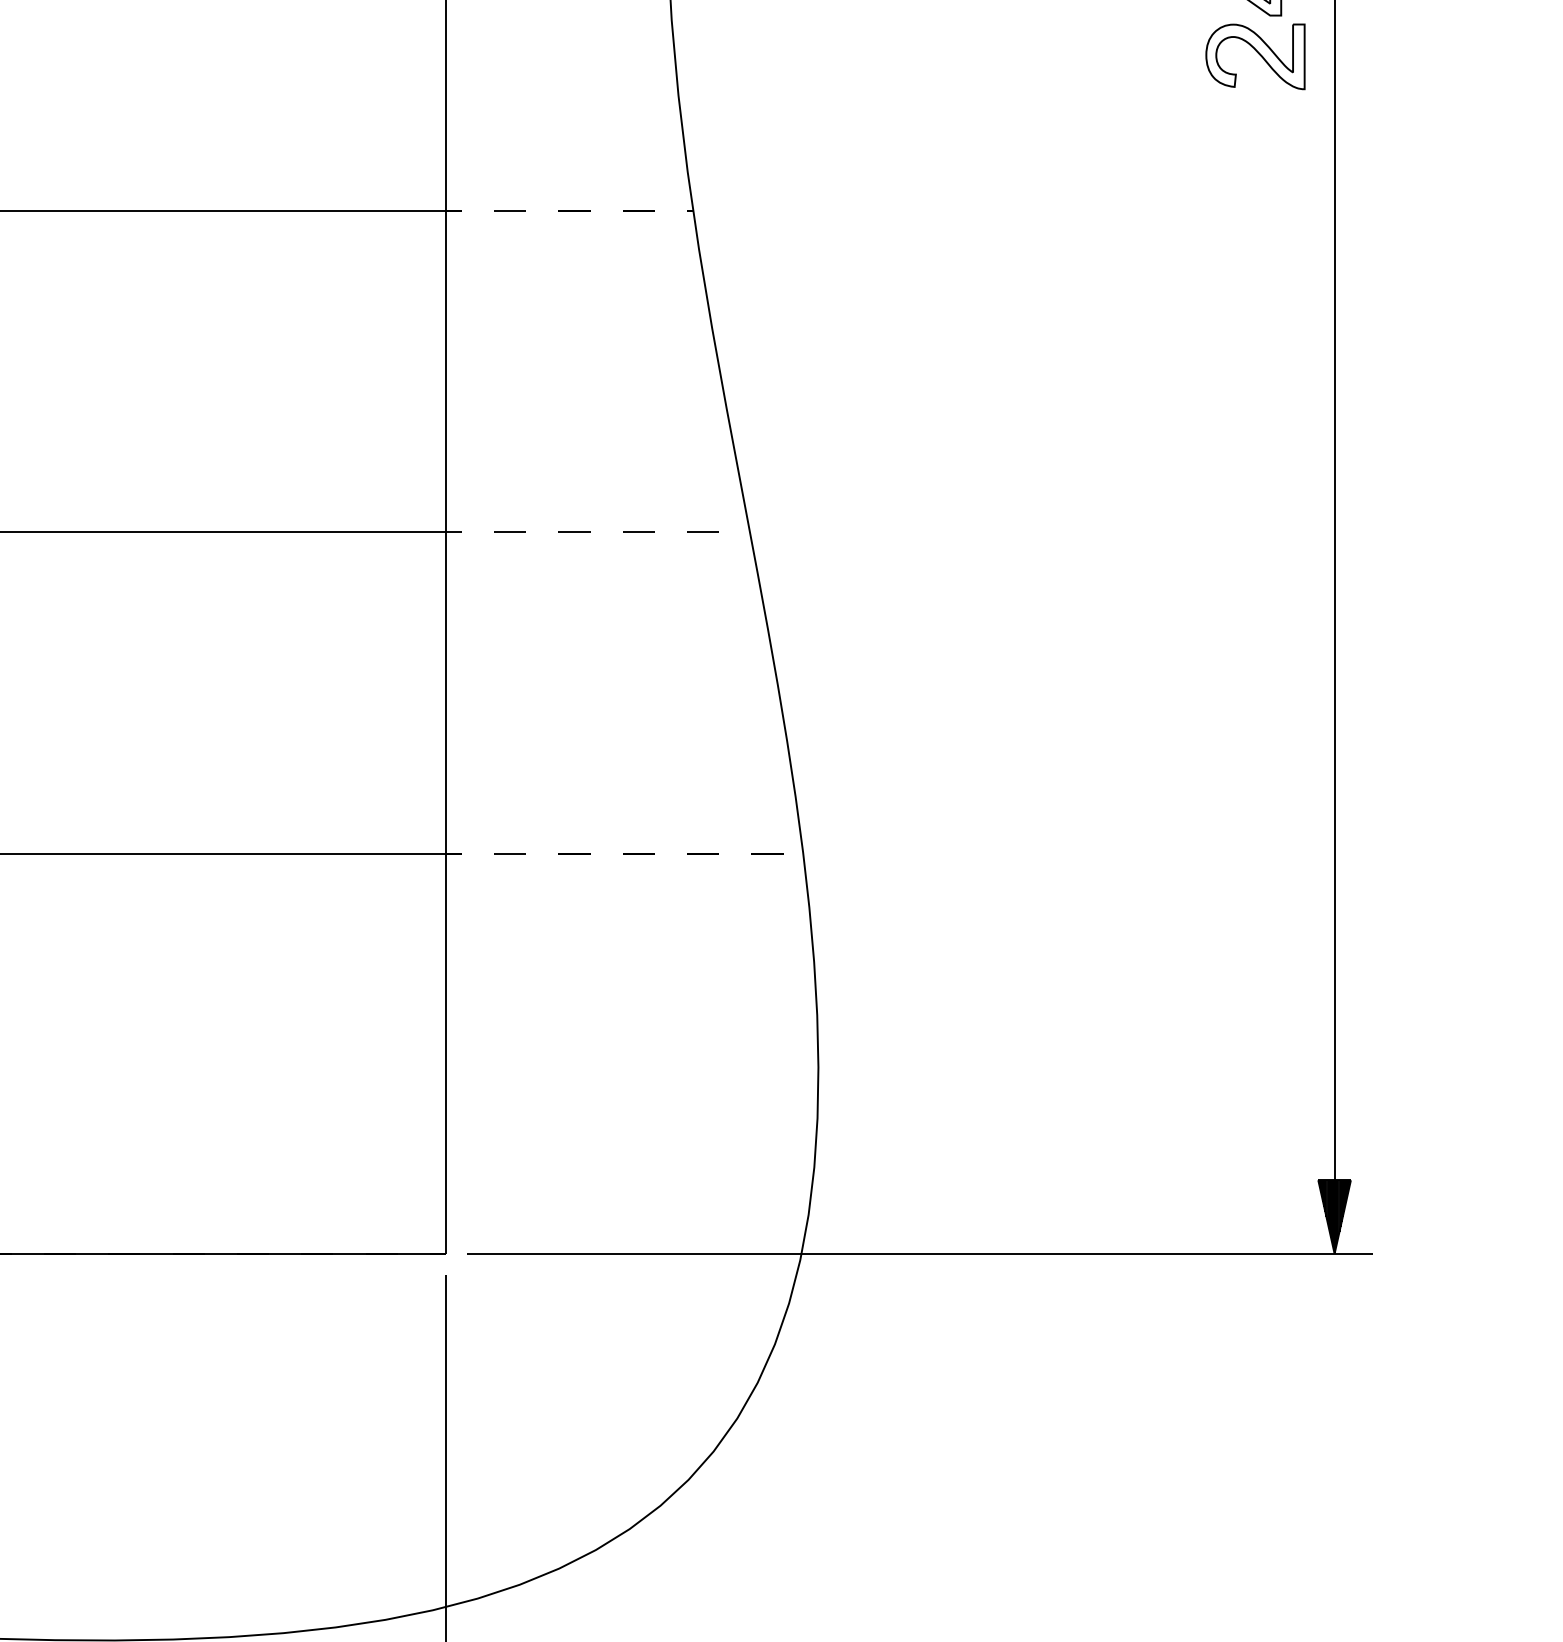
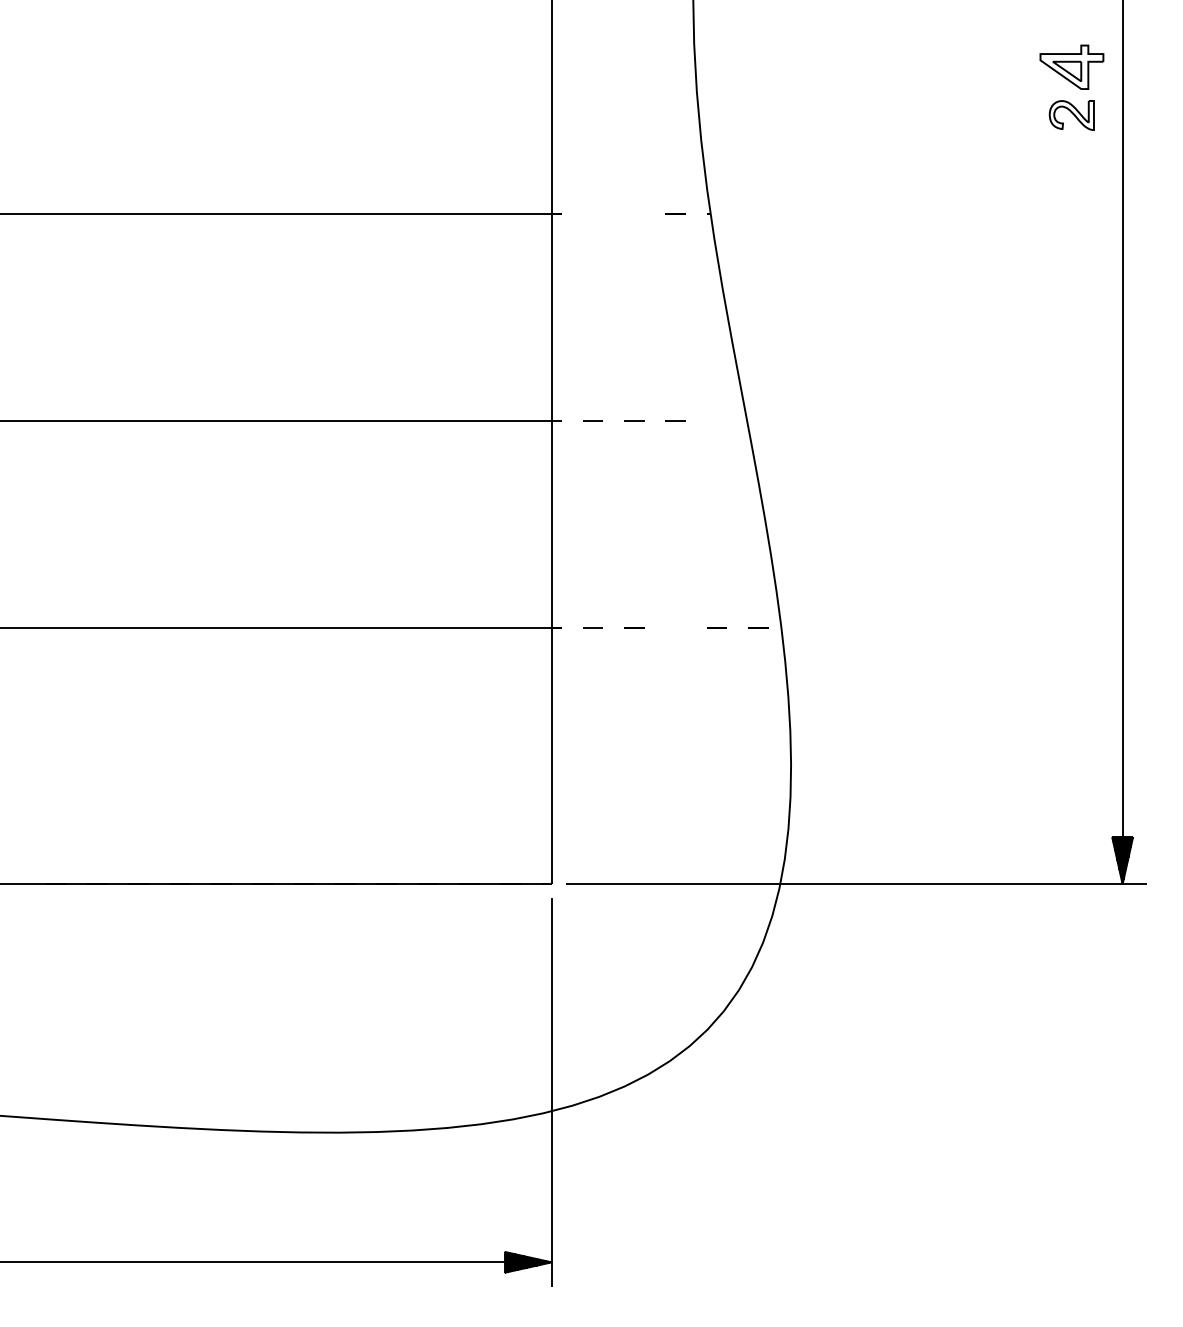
part: (1254, 56) -> (1071, 115), size x0.7
line: (509, 209) -> (592, 213), removed
line: (574, 209) -> (634, 213), removed
line: (702, 531) -> (716, 420), removed
line: (638, 853) -> (675, 627), removed

